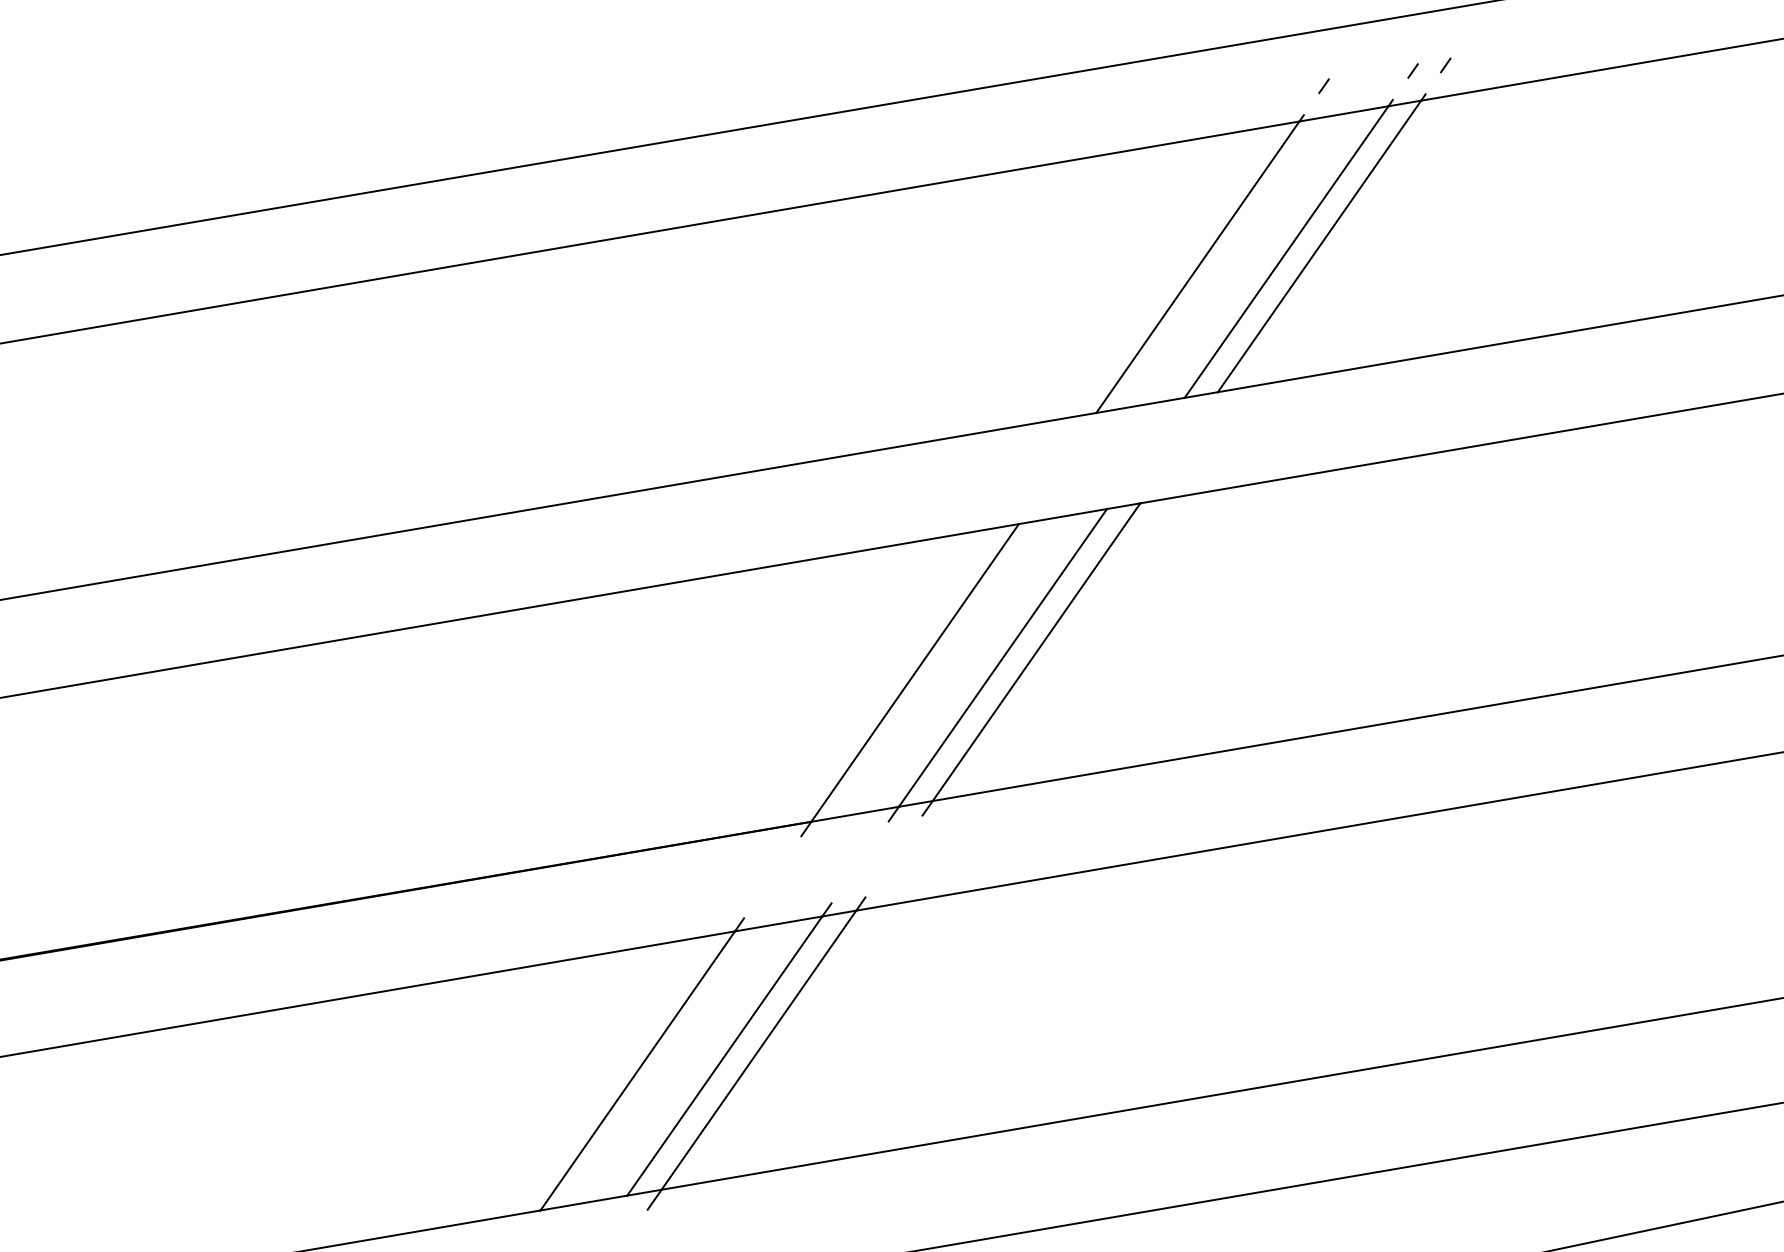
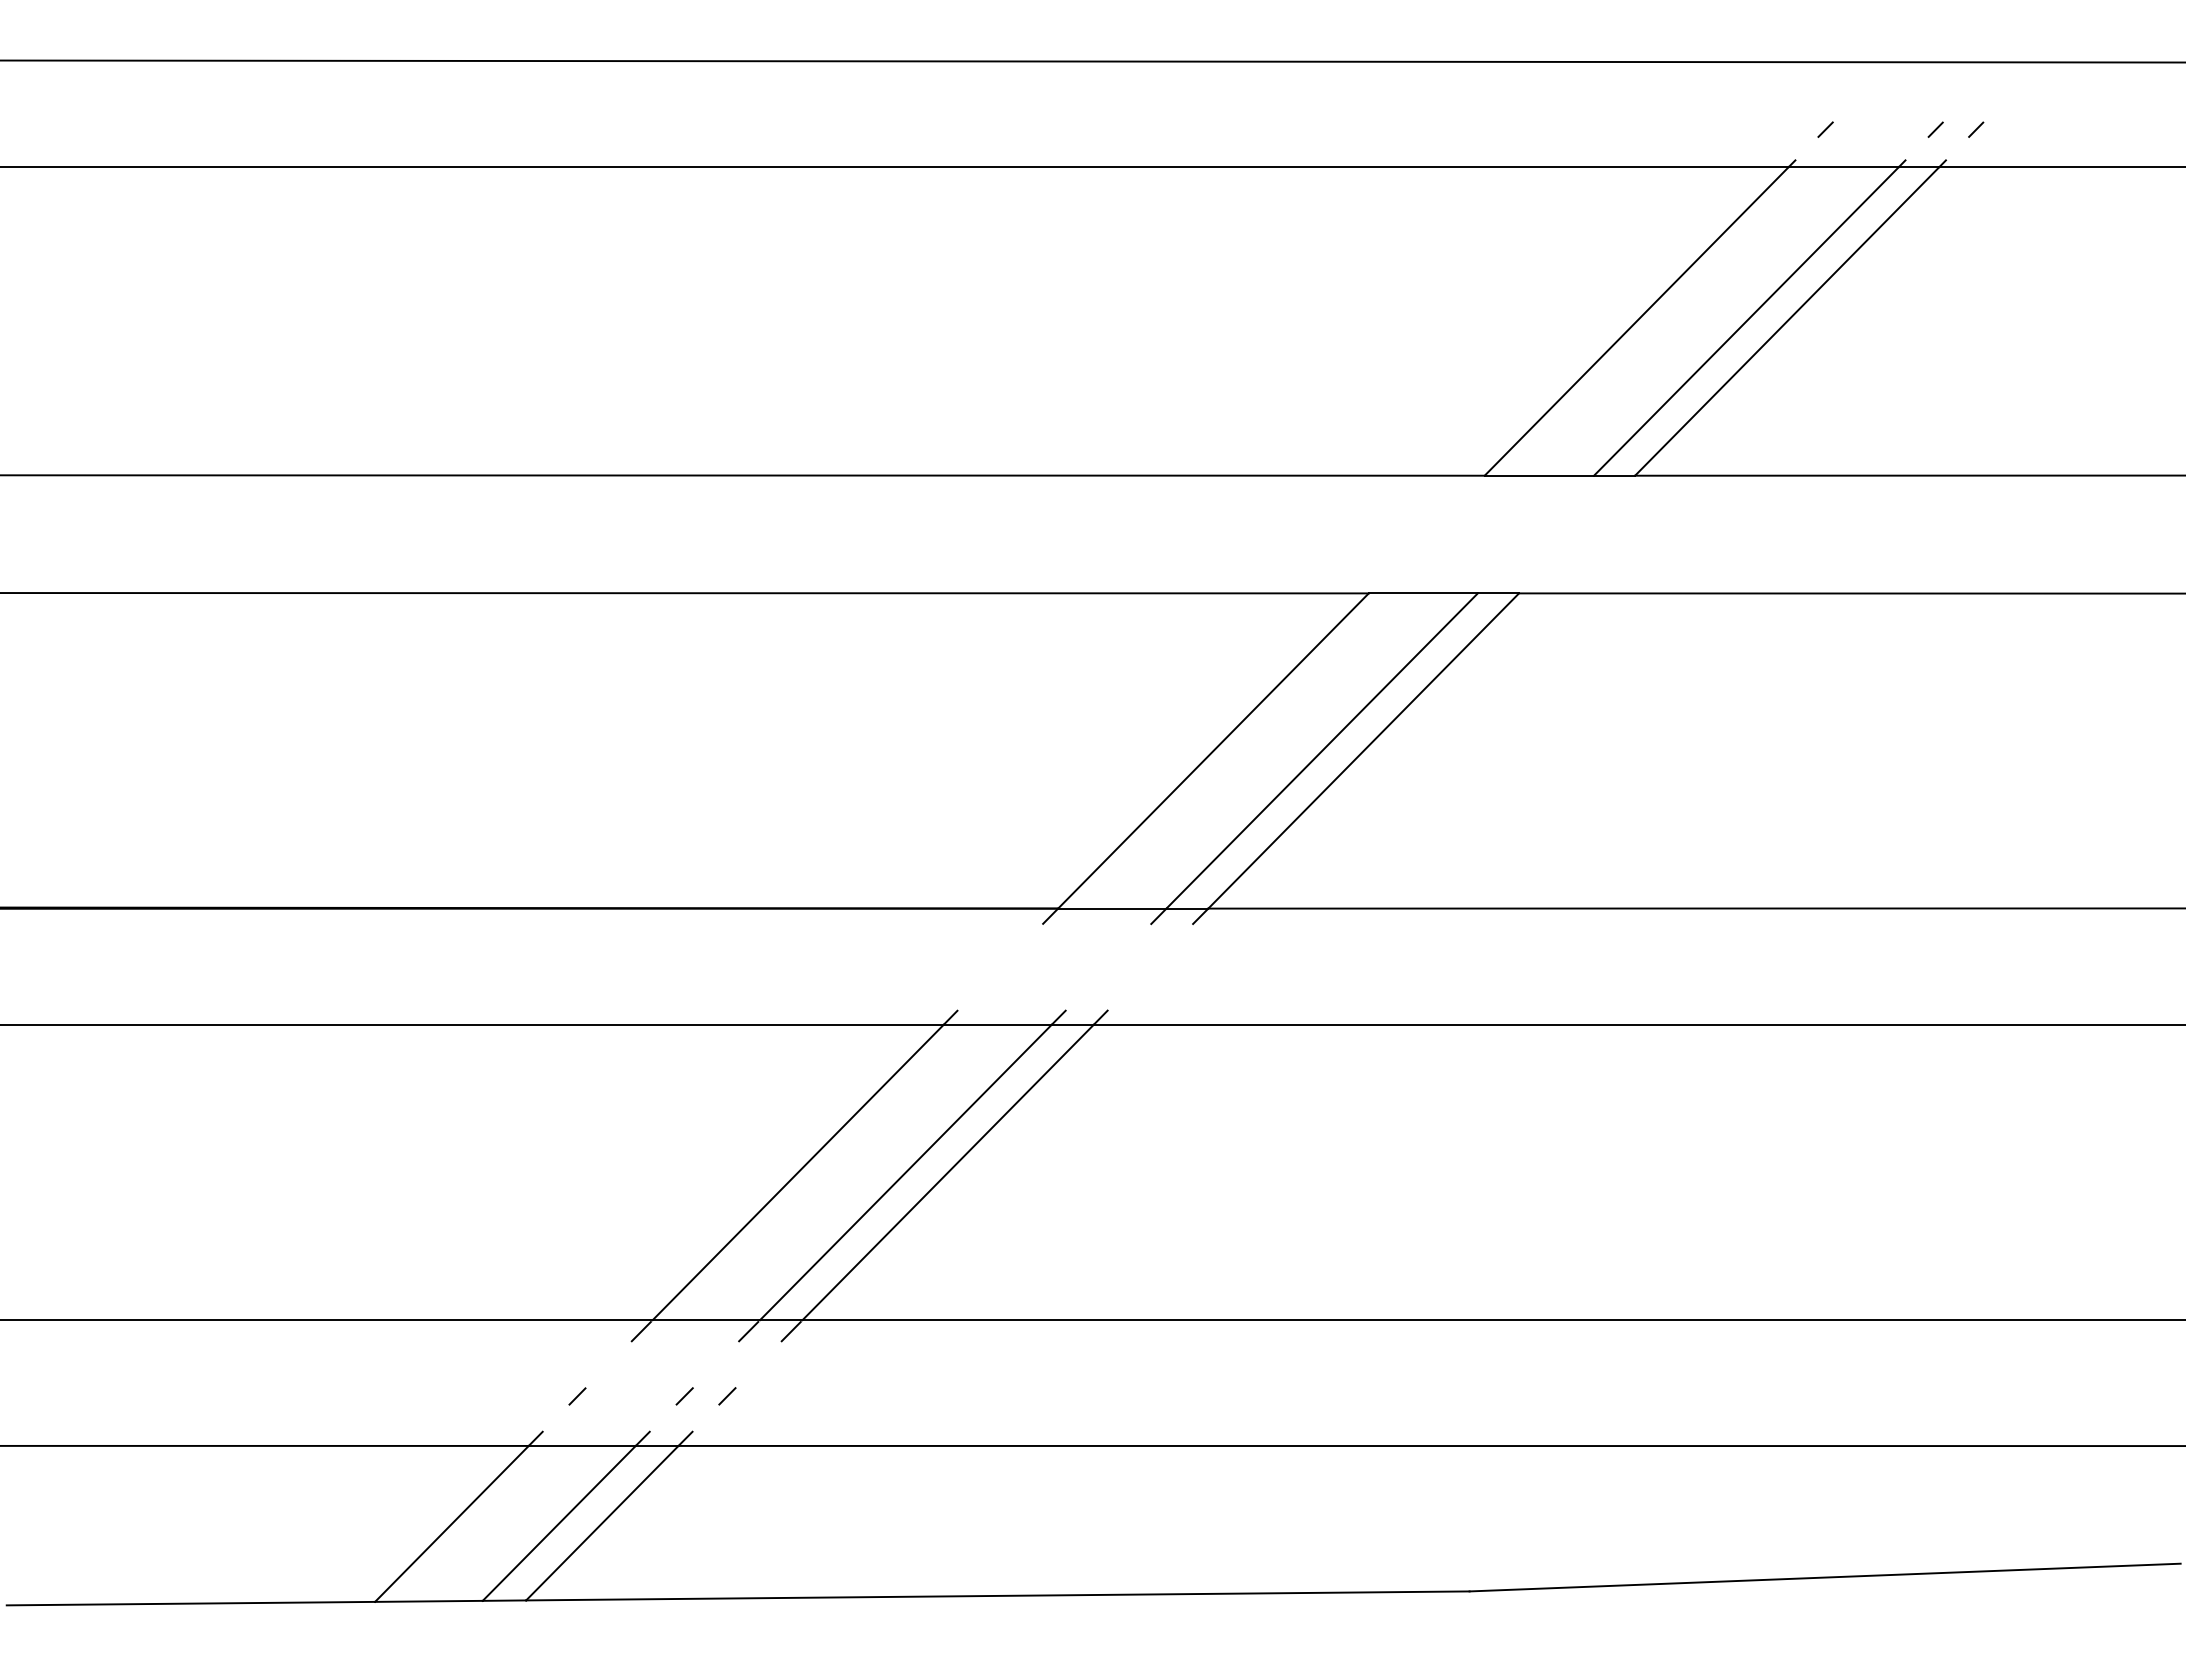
line: (619, 1206) -> (748, 1331), added
line: (532, 1221) -> (640, 1331), added

